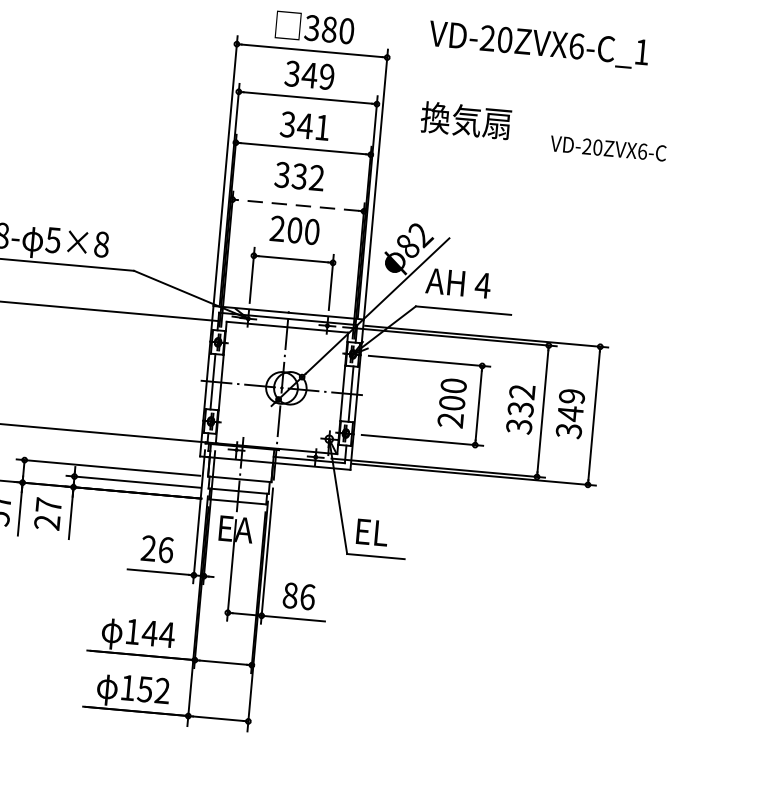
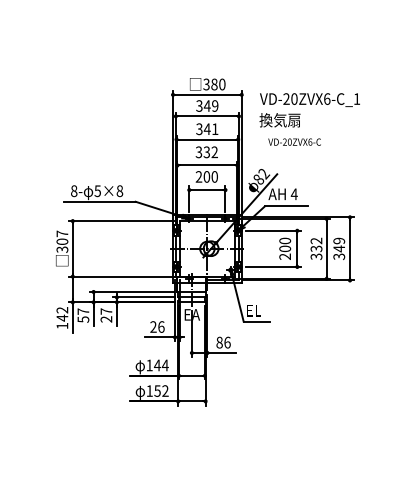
text: (537, 43) -> (309, 99), moved
text: (608, 147) -> (294, 141), moved
line: (298, 205) -> (207, 165), dashed -> solid

